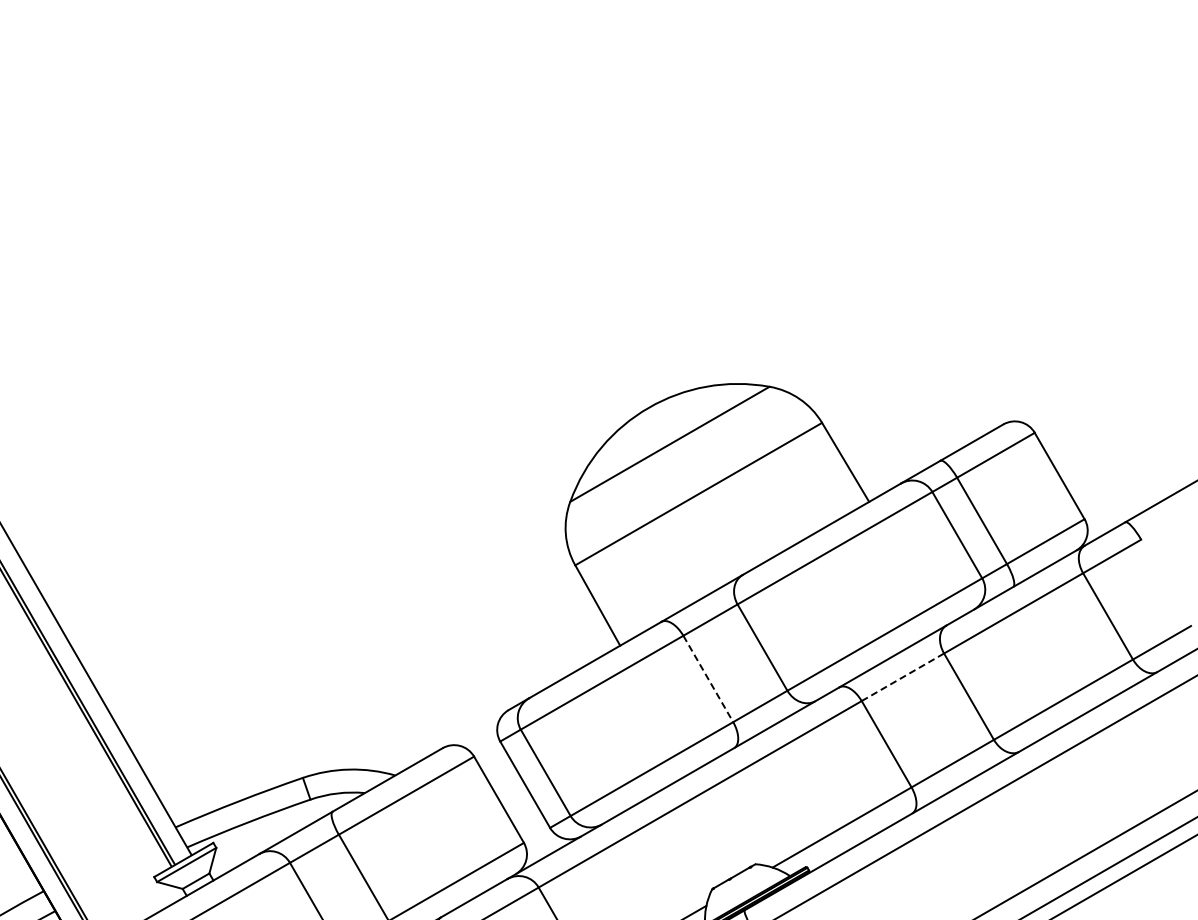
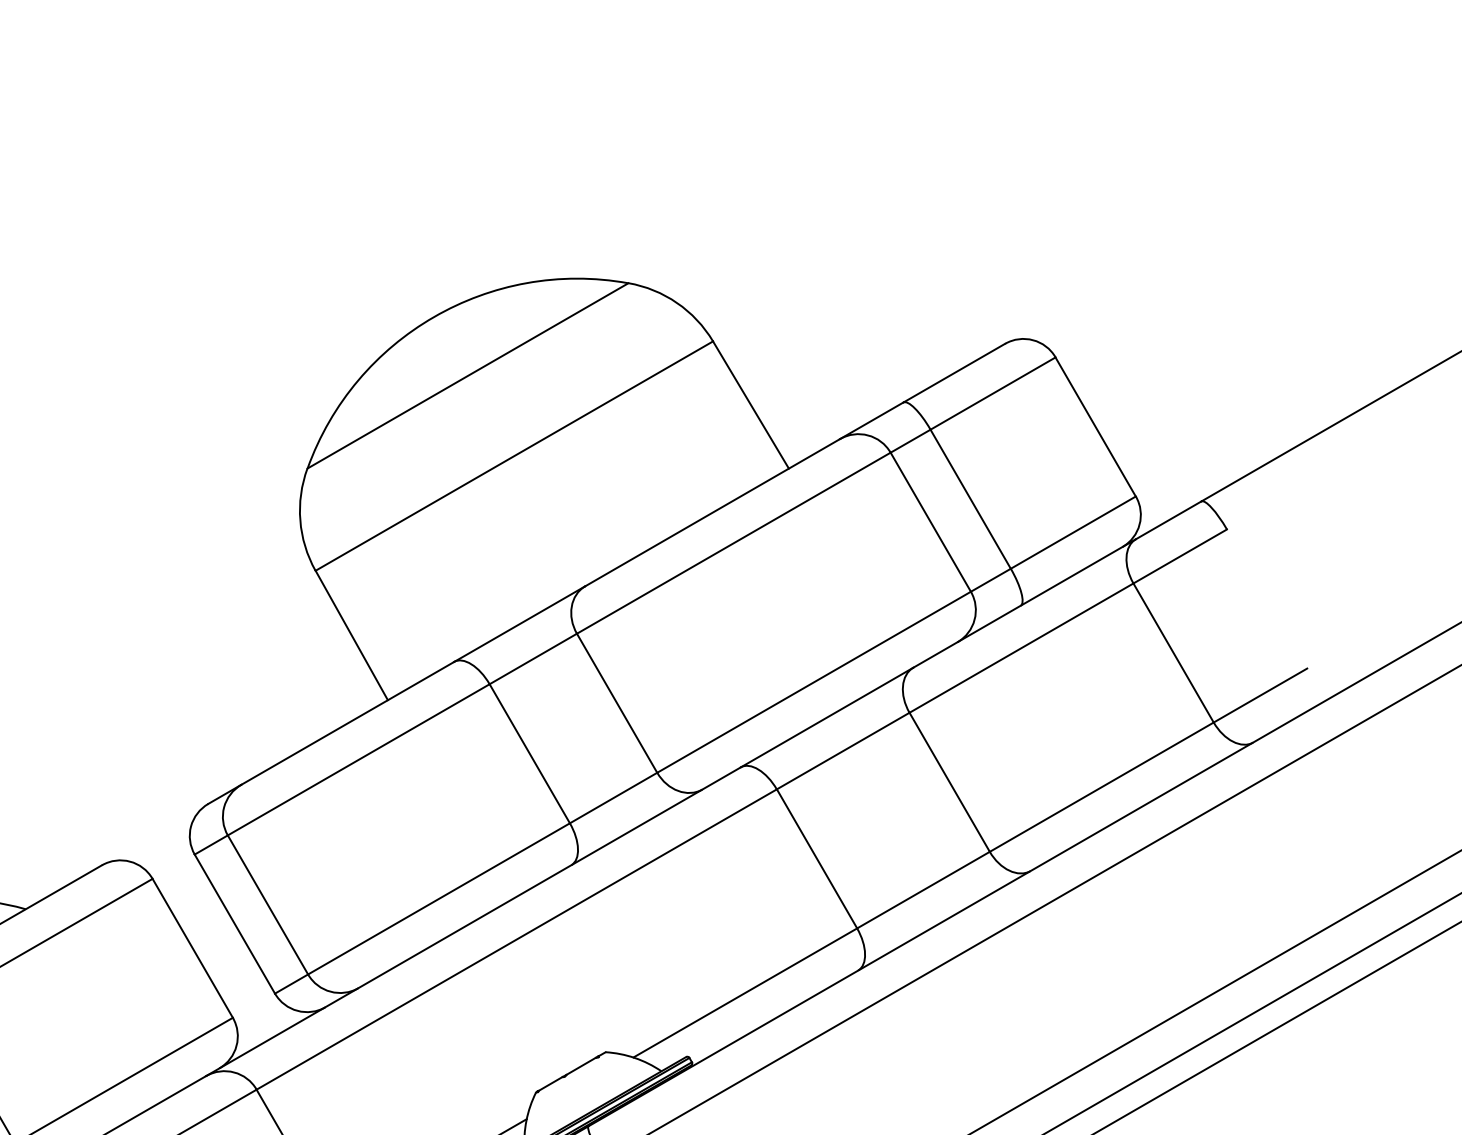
line: (902, 677) -> (842, 751), dashed -> solid
line: (708, 678) -> (530, 753), dashed -> solid

